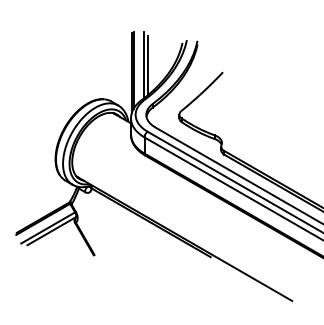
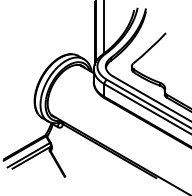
line: (148, 65) -> (107, 27), removed

